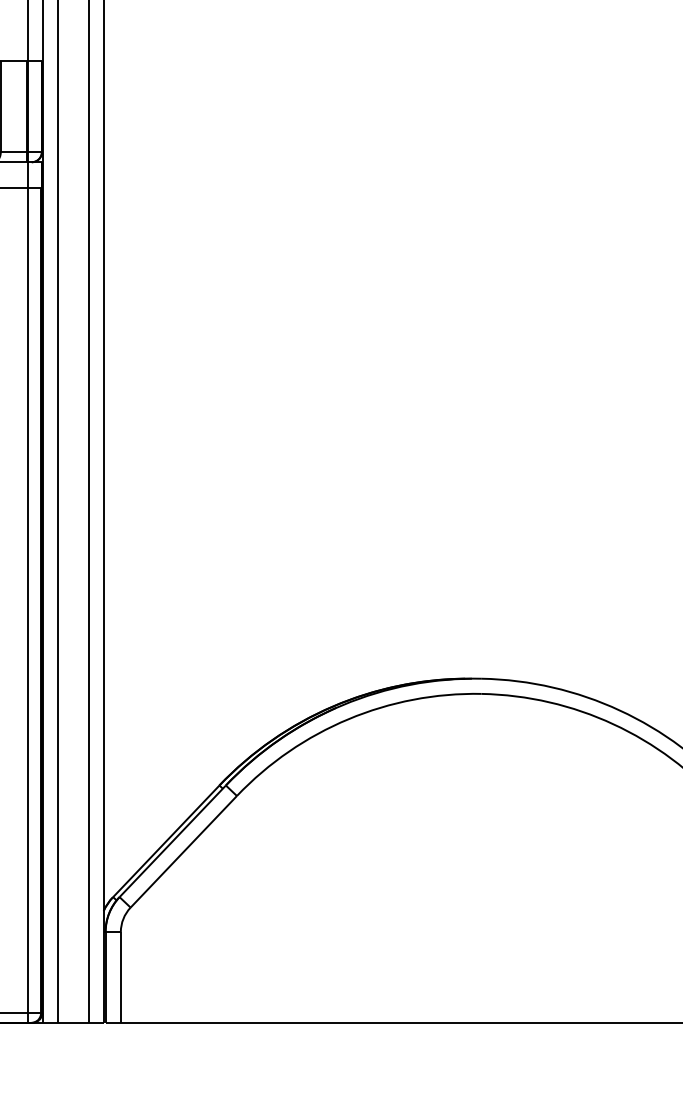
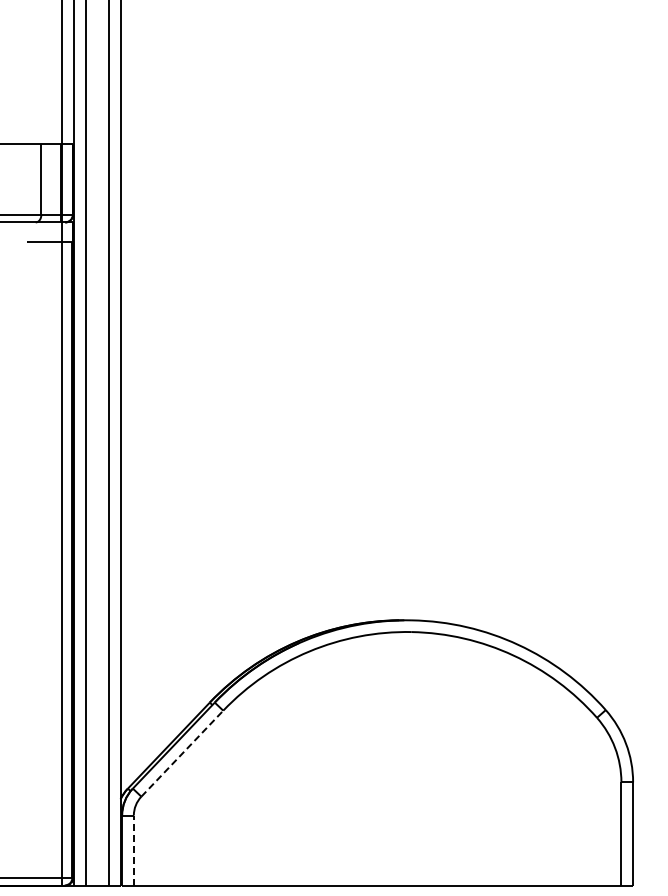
line: (184, 851) -> (182, 753), solid -> dashed
line: (120, 977) -> (133, 850), solid -> dashed

